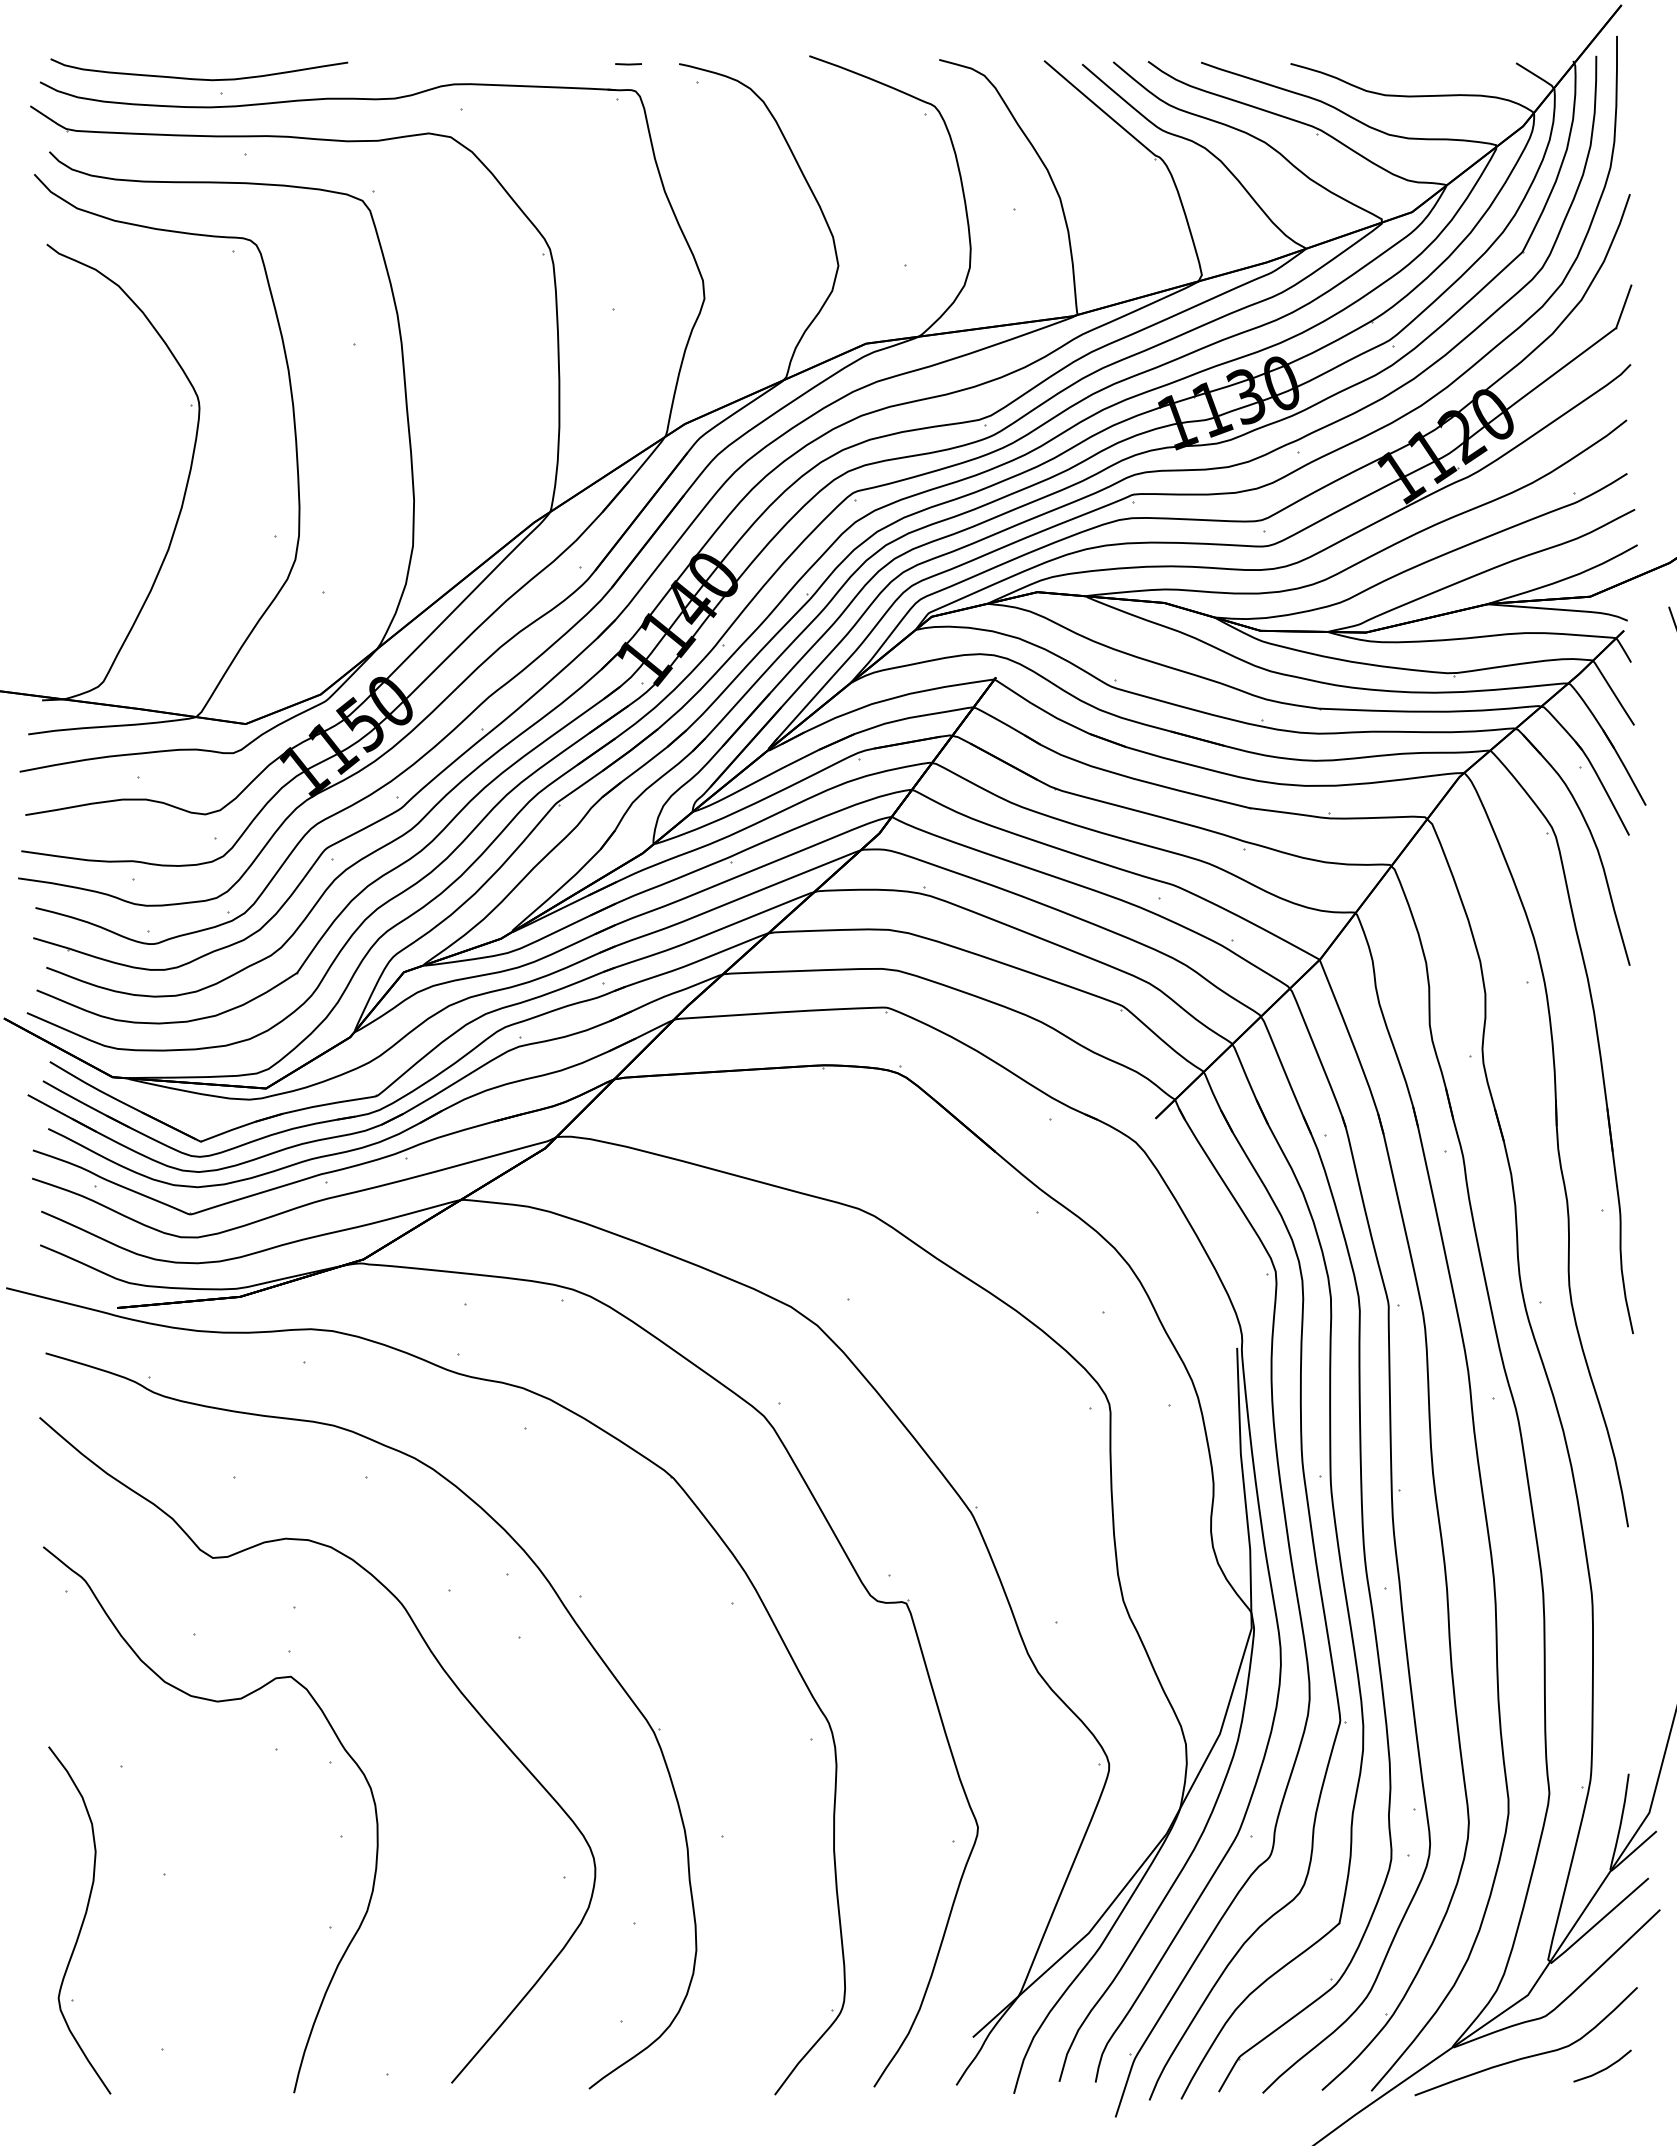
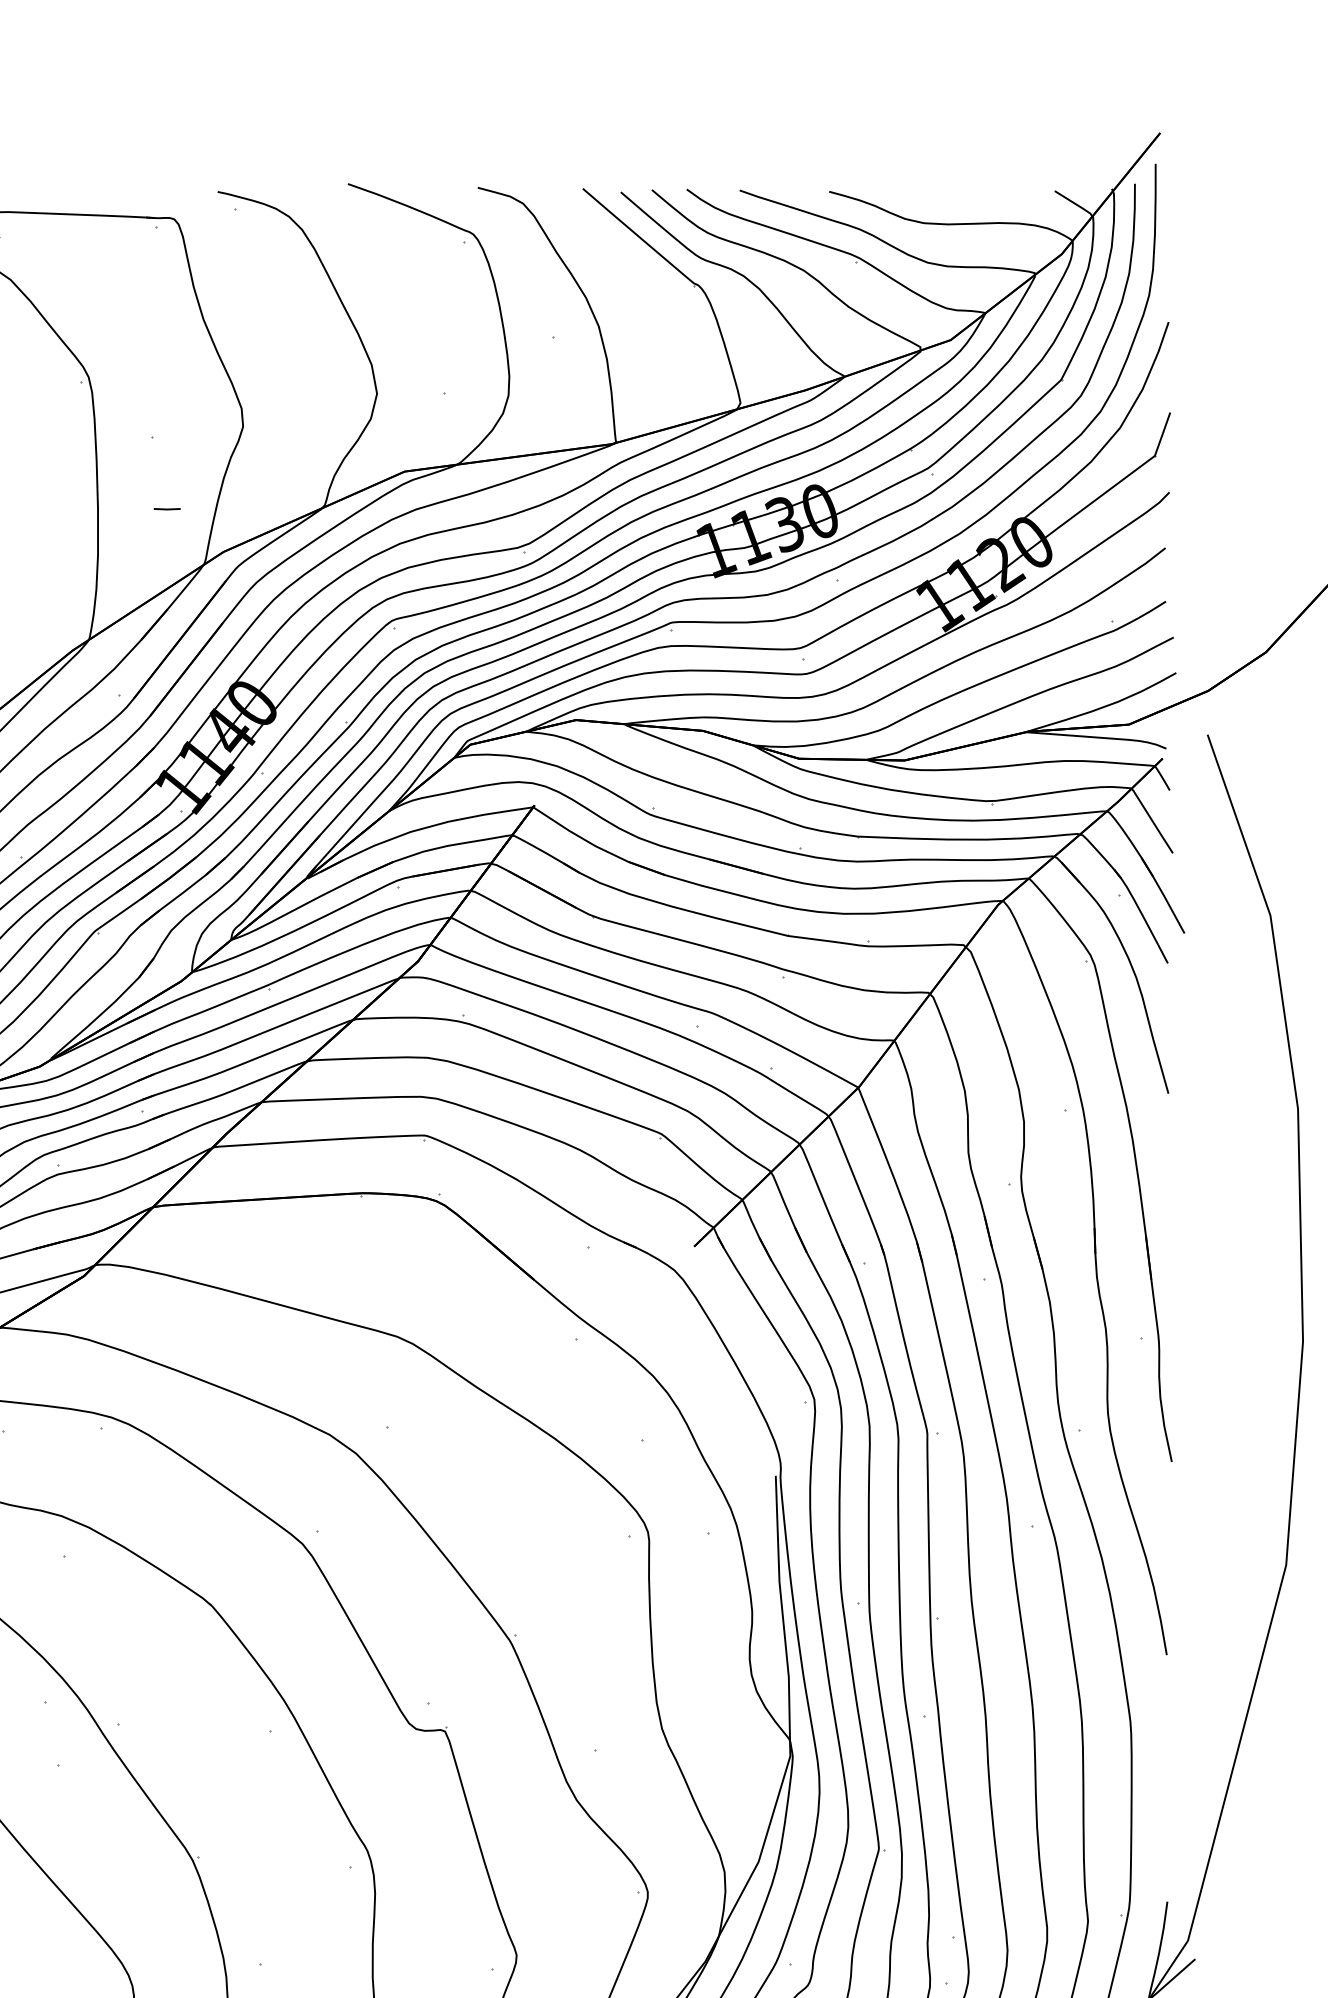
line: (628, 64) -> (167, 509), moved

